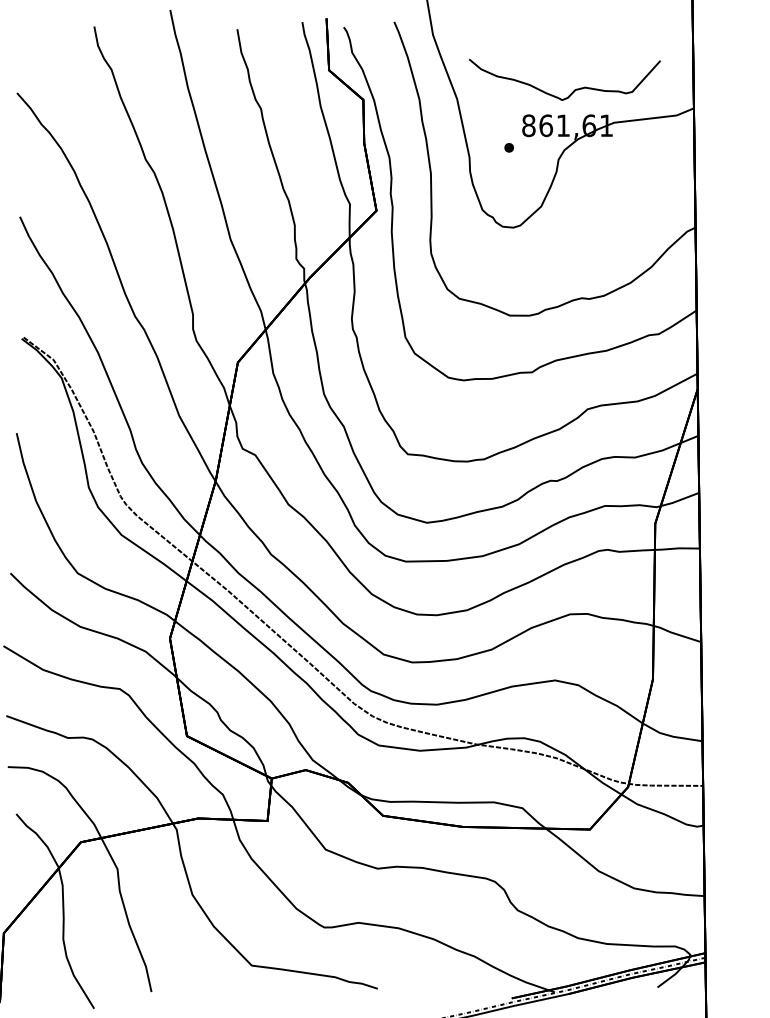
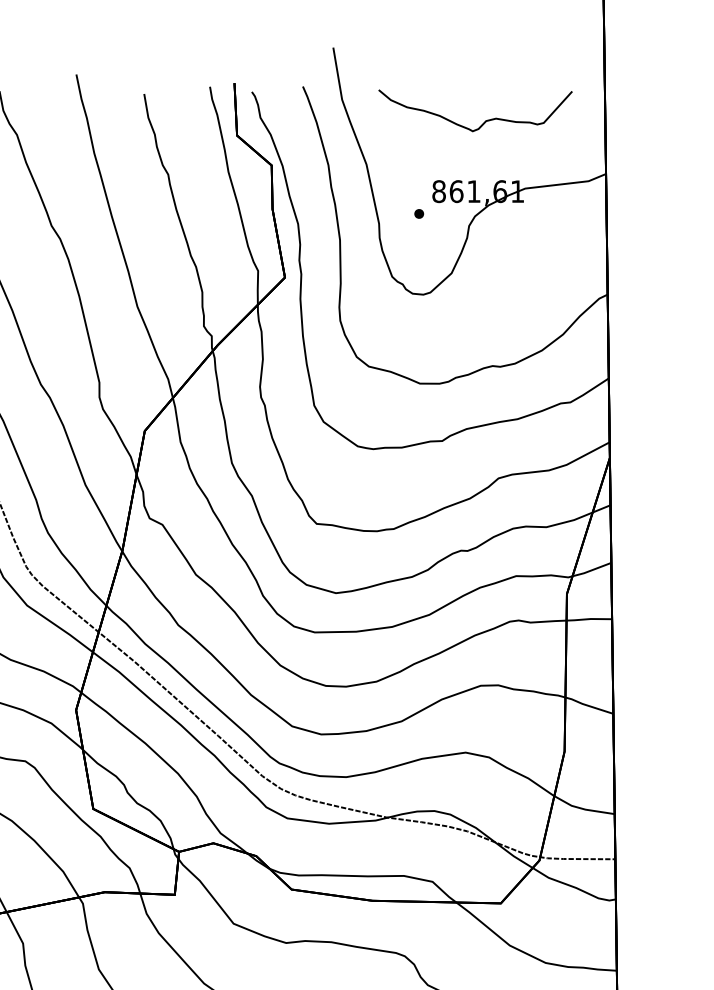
curve: (574, 89) -> (485, 120), moved

